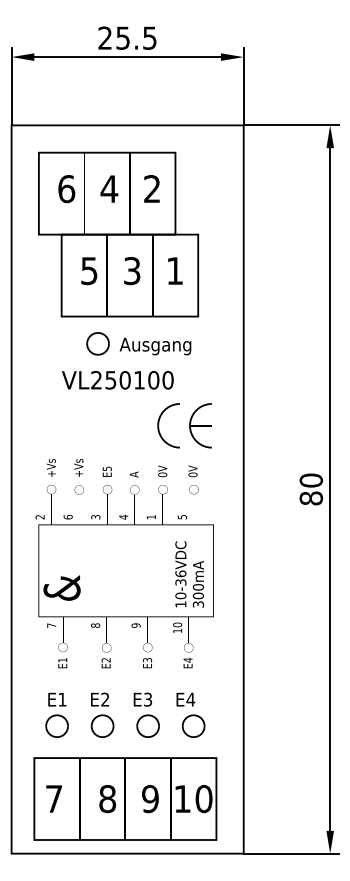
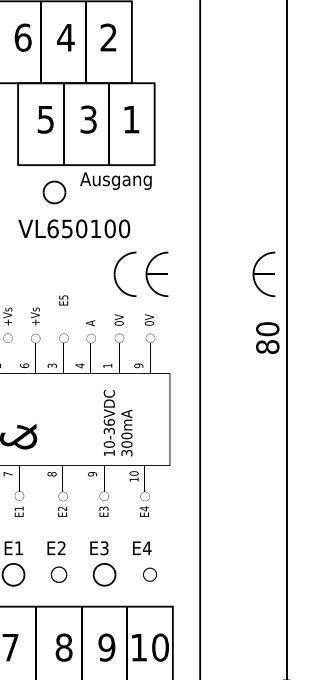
text: (155, 346) -> (115, 181), moved
text: (96, 379) -> (52, 228), VL250100 -> VL650100
part: (307, 425) -> (263, 274), added
text: (106, 471) -> (62, 300), moved
text: (181, 516) -> (137, 365), 5 -> 9
text: (189, 574) -> (117, 423), moved
part: (102, 725) -> (58, 574), size x0.7
part: (193, 725) -> (149, 574), size x0.6

